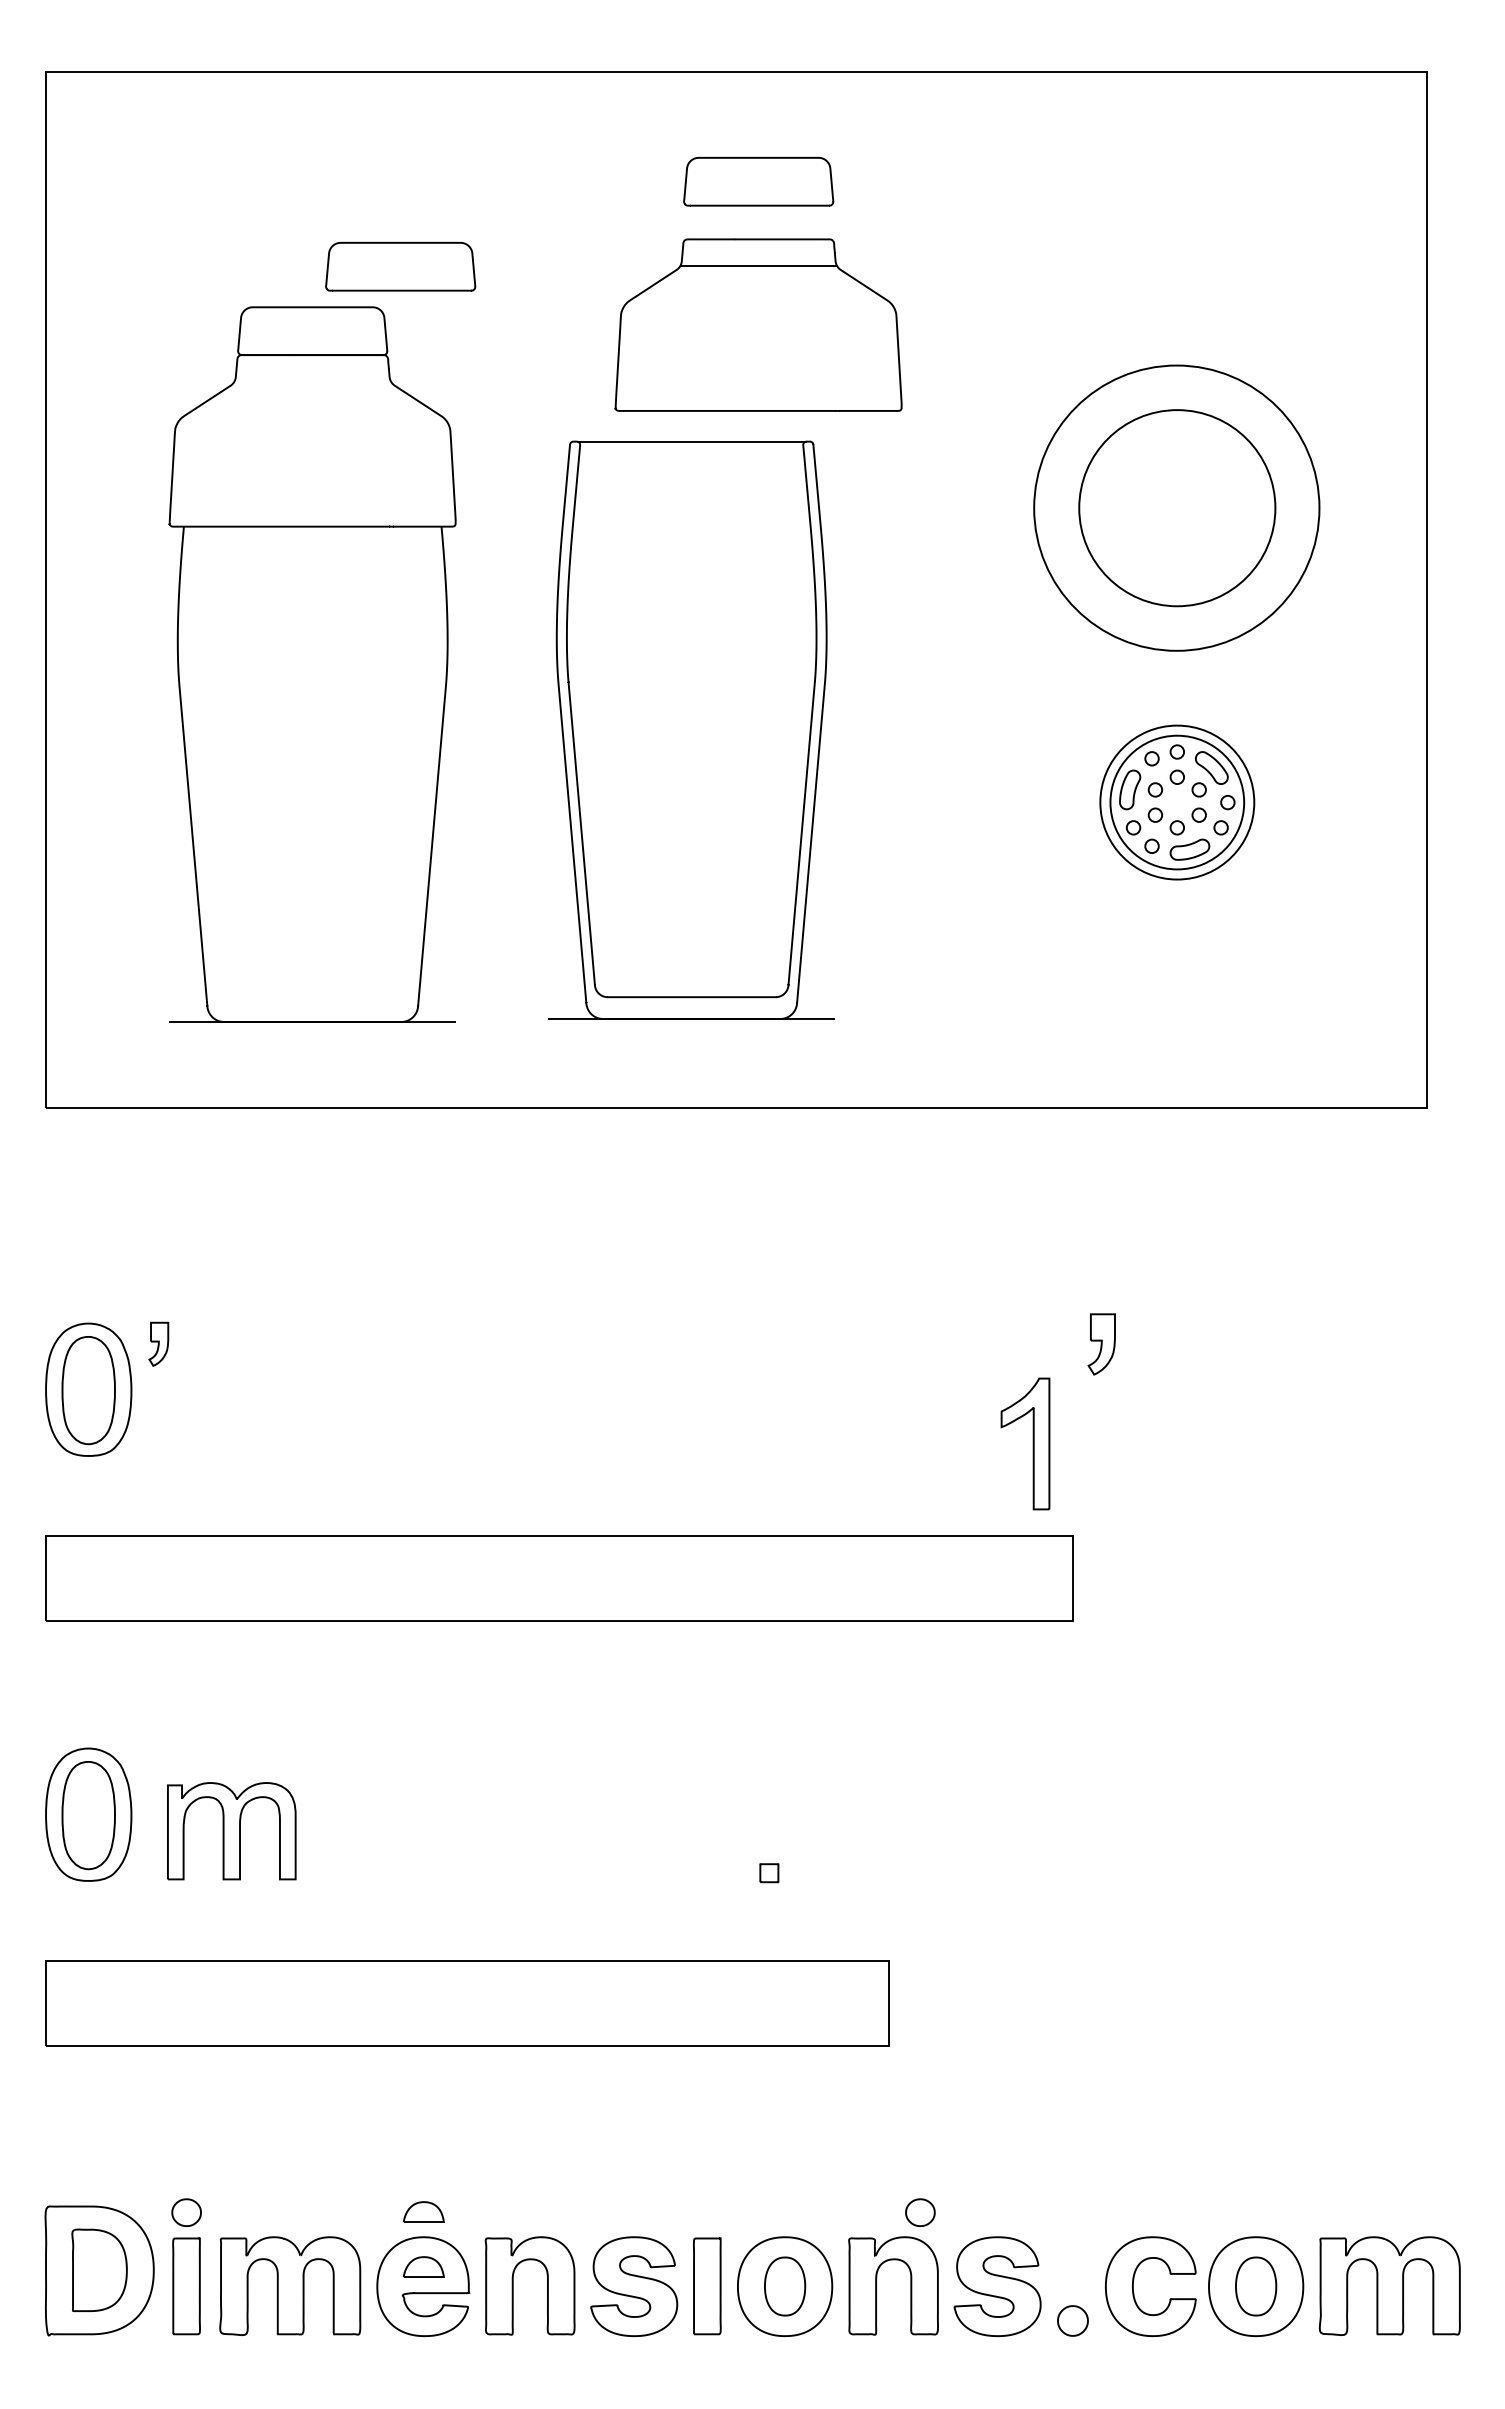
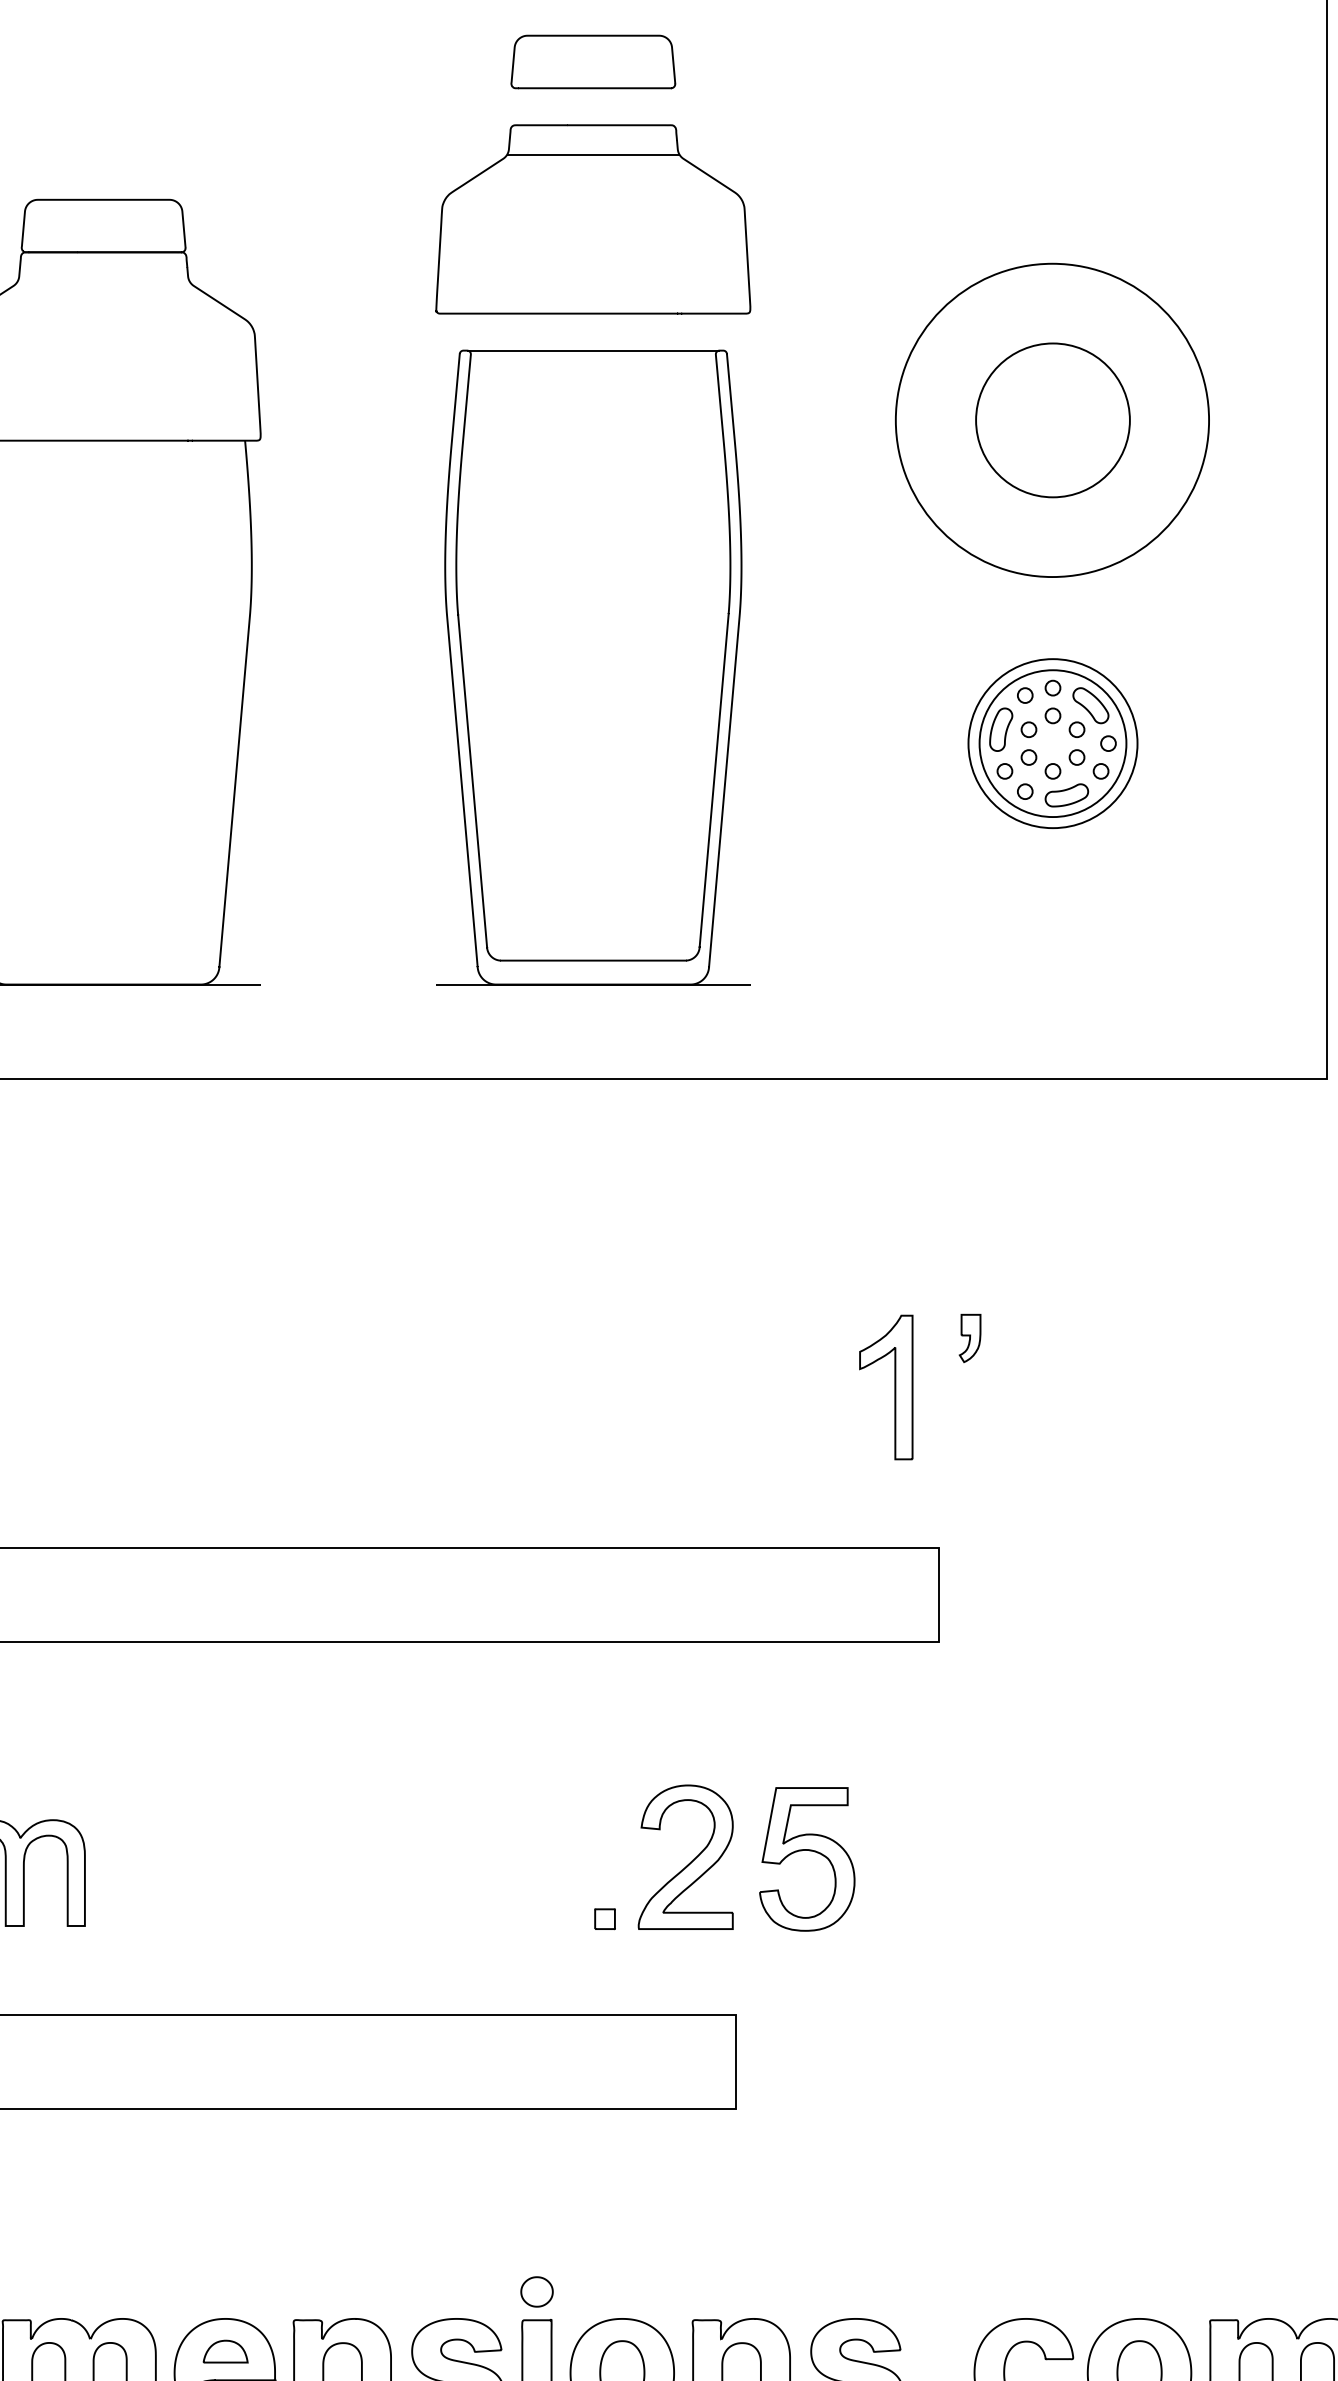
part: (400, 266) -> (200, 155), removed
circle: (1177, 508) -> (1053, 420), size x0.71
part: (691, 729) -> (593, 666), moved
part: (1101, 1343) -> (969, 1337), size x0.71
part: (1032, 1443) -> (893, 1386), moved
part: (953, 1811) -> (807, 1851), added
part: (847, 1820) -> (690, 1861), added
part: (423, 2211) -> (225, 2290), removed
part: (920, 2212) -> (537, 2291), moved

